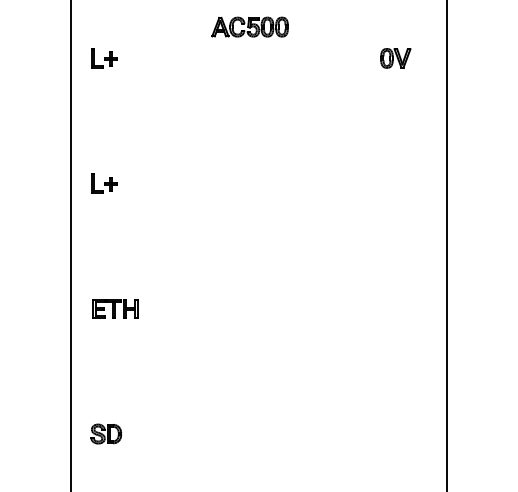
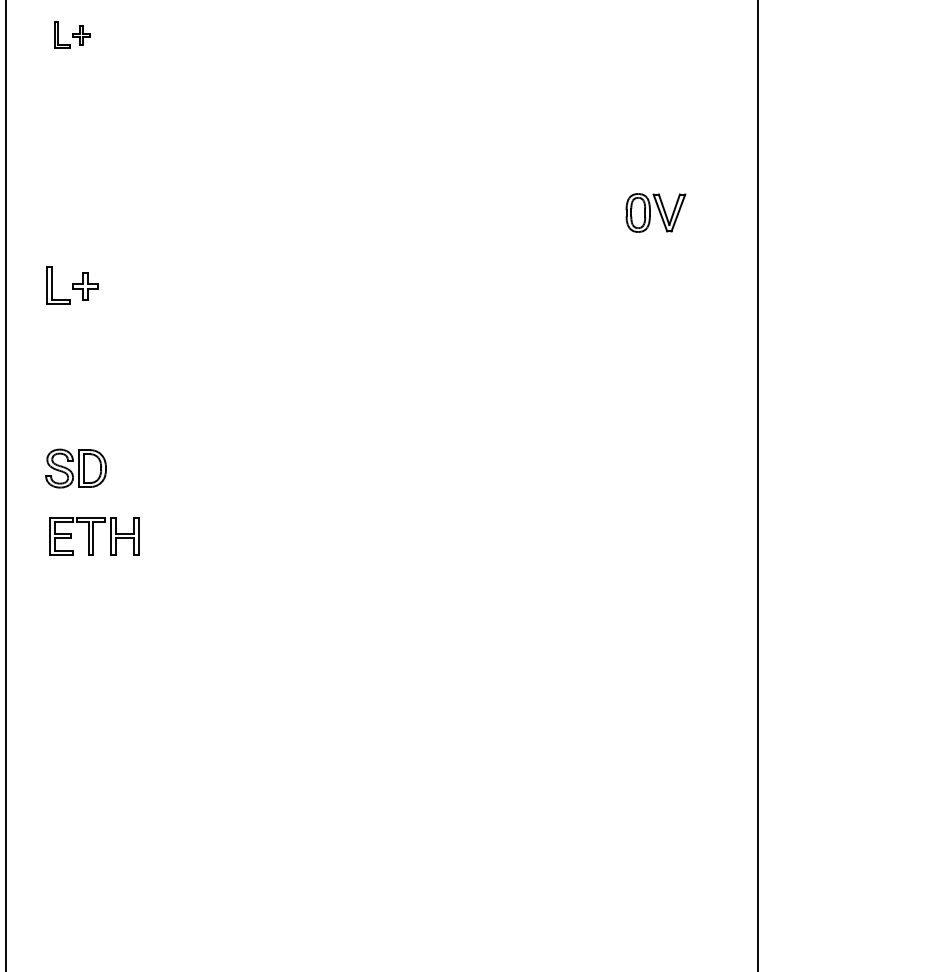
part: (104, 58) -> (72, 34), size x0.7
part: (395, 58) -> (655, 213), moved
part: (106, 433) -> (76, 467), moved

